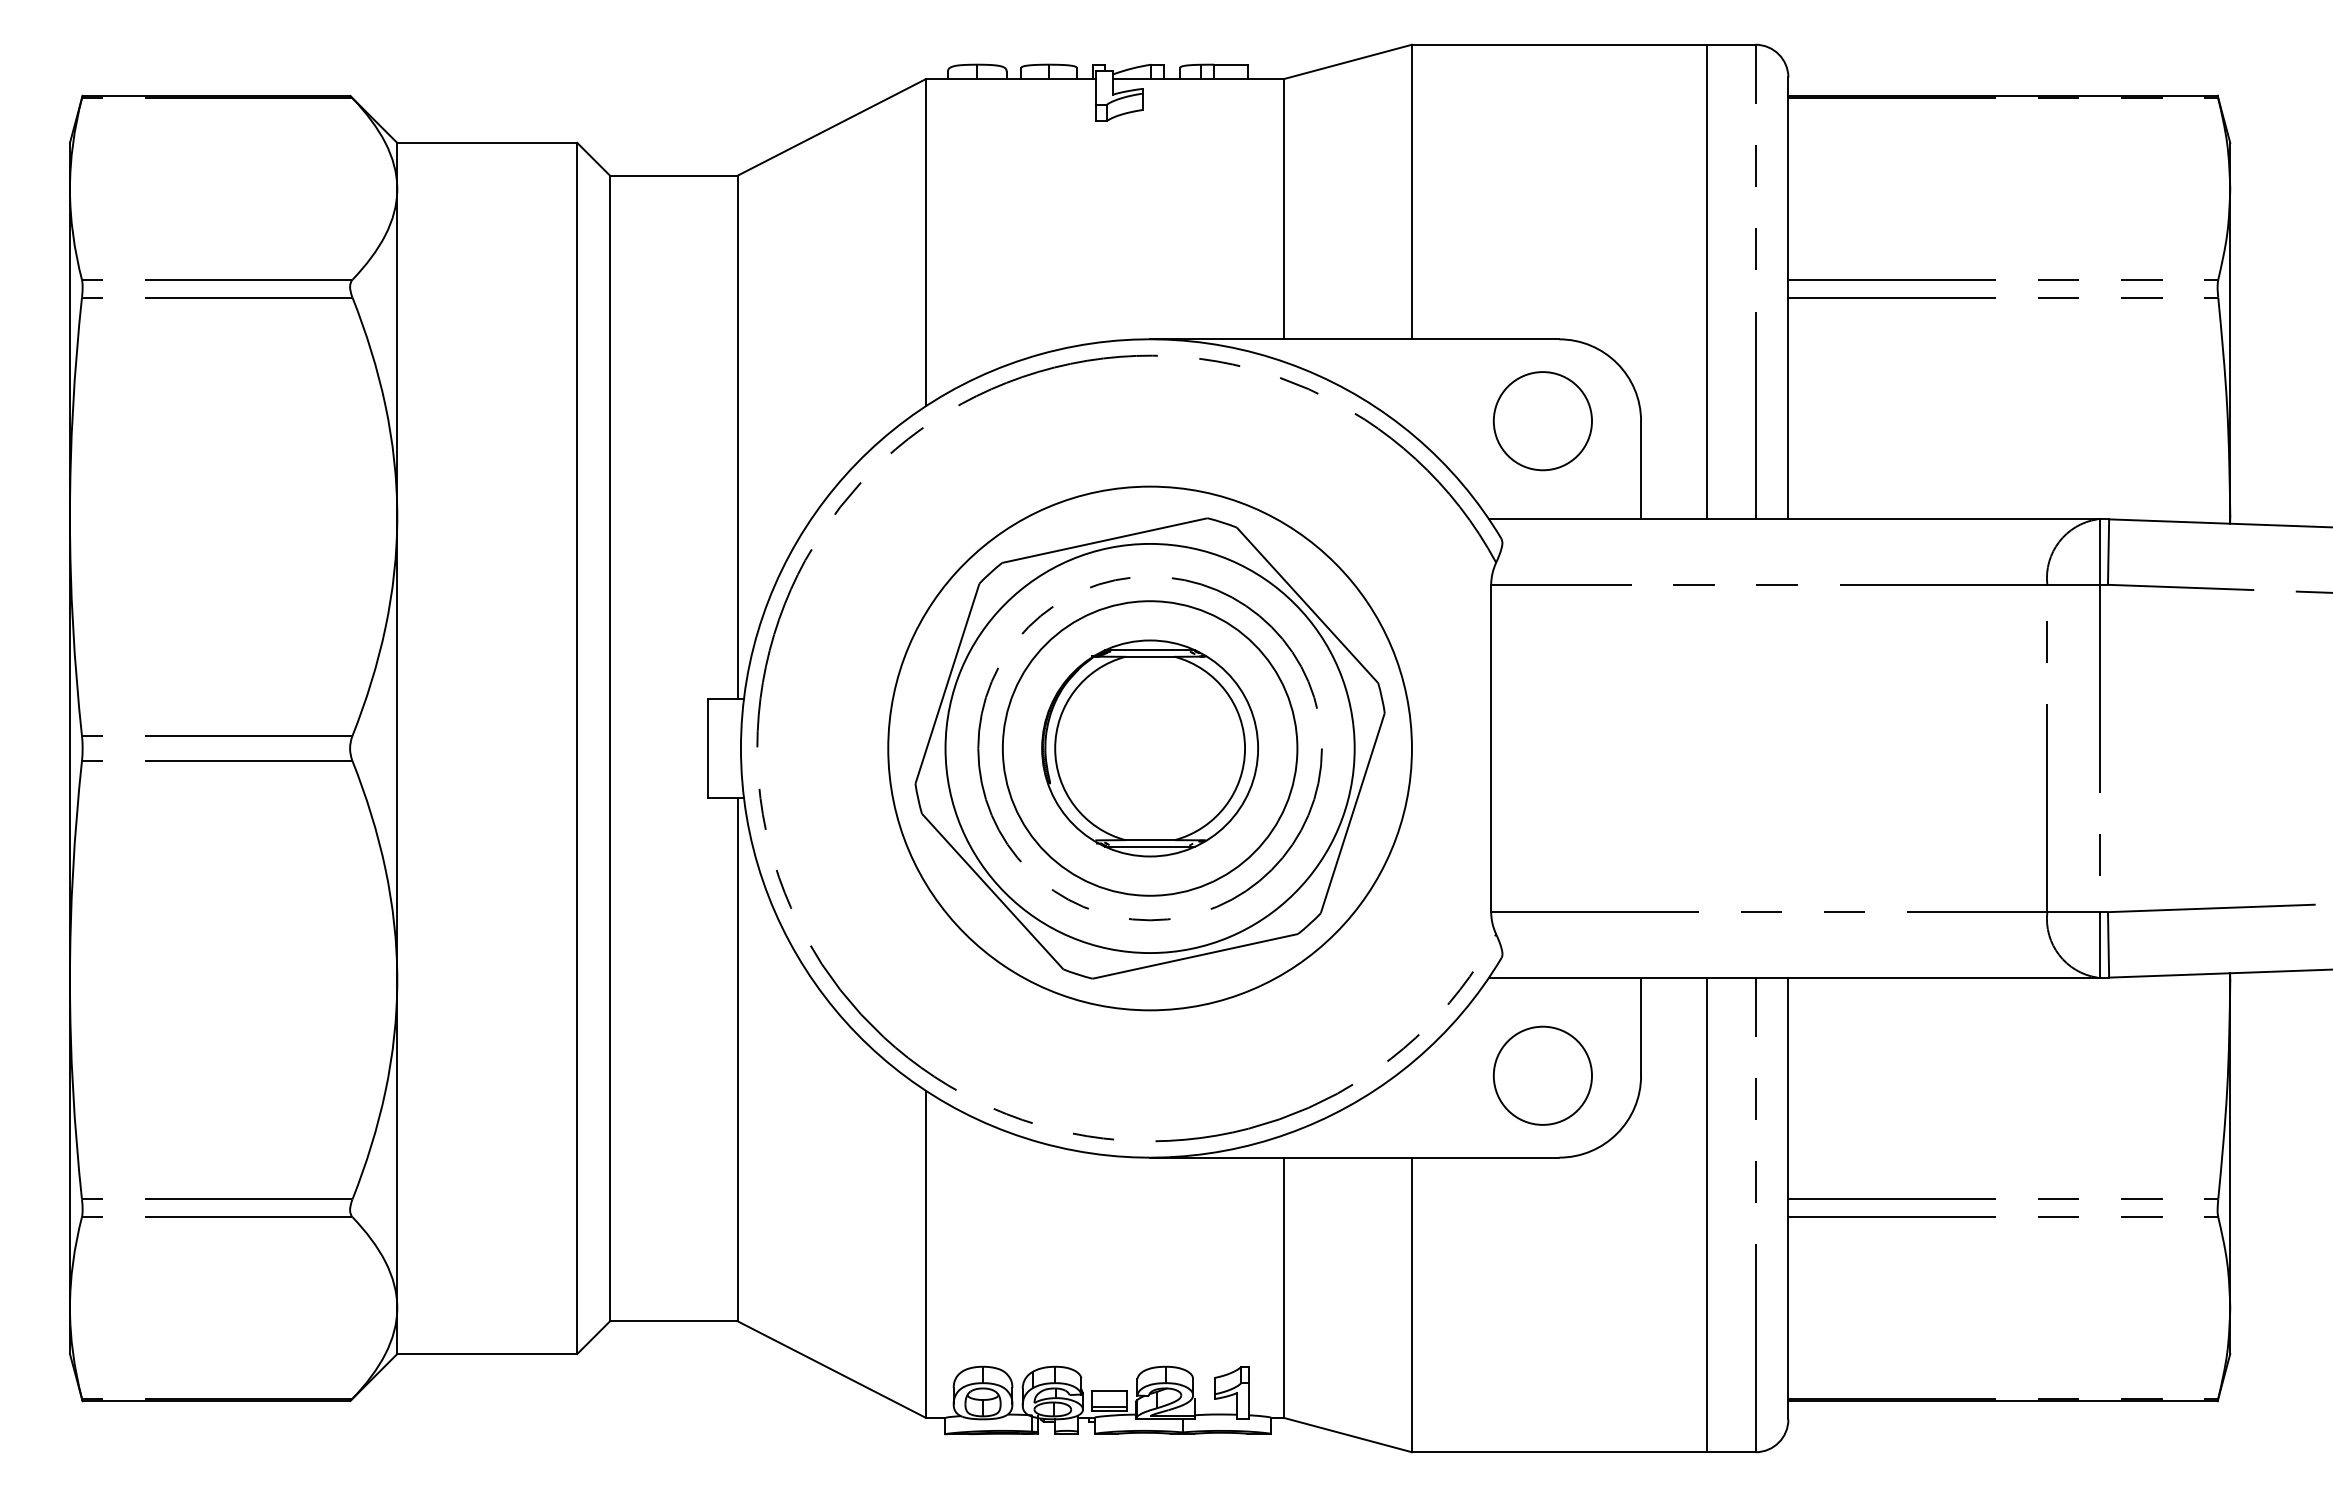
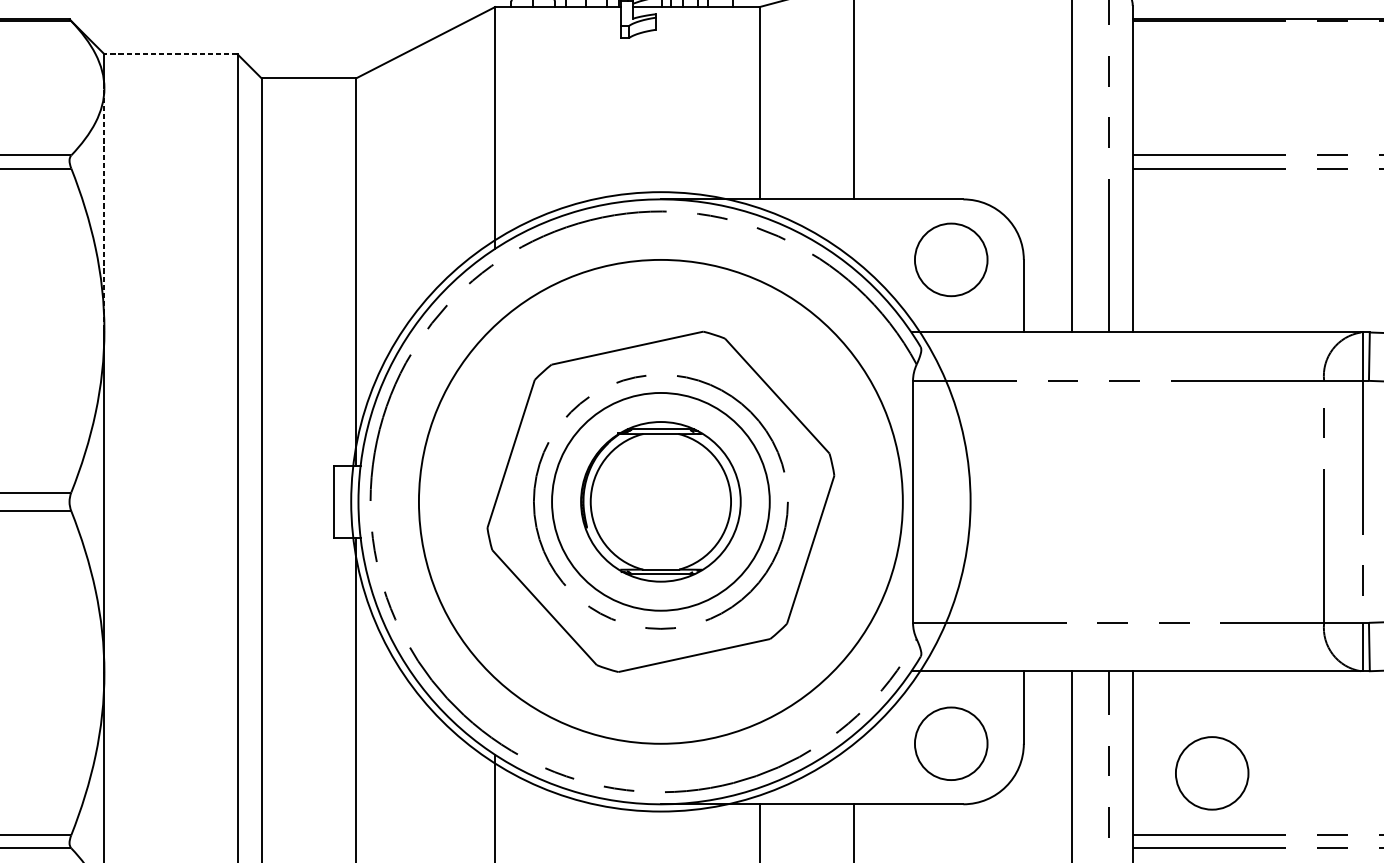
line: (486, 142) -> (170, 53), solid -> dashed
line: (397, 352) -> (104, 209), solid -> dashed
circle: (1149, 748) -> (660, 501), size x1.6
circle: (1149, 748) -> (660, 501), size x1.6
circle: (1895, 1115) -> (1211, 773), added

